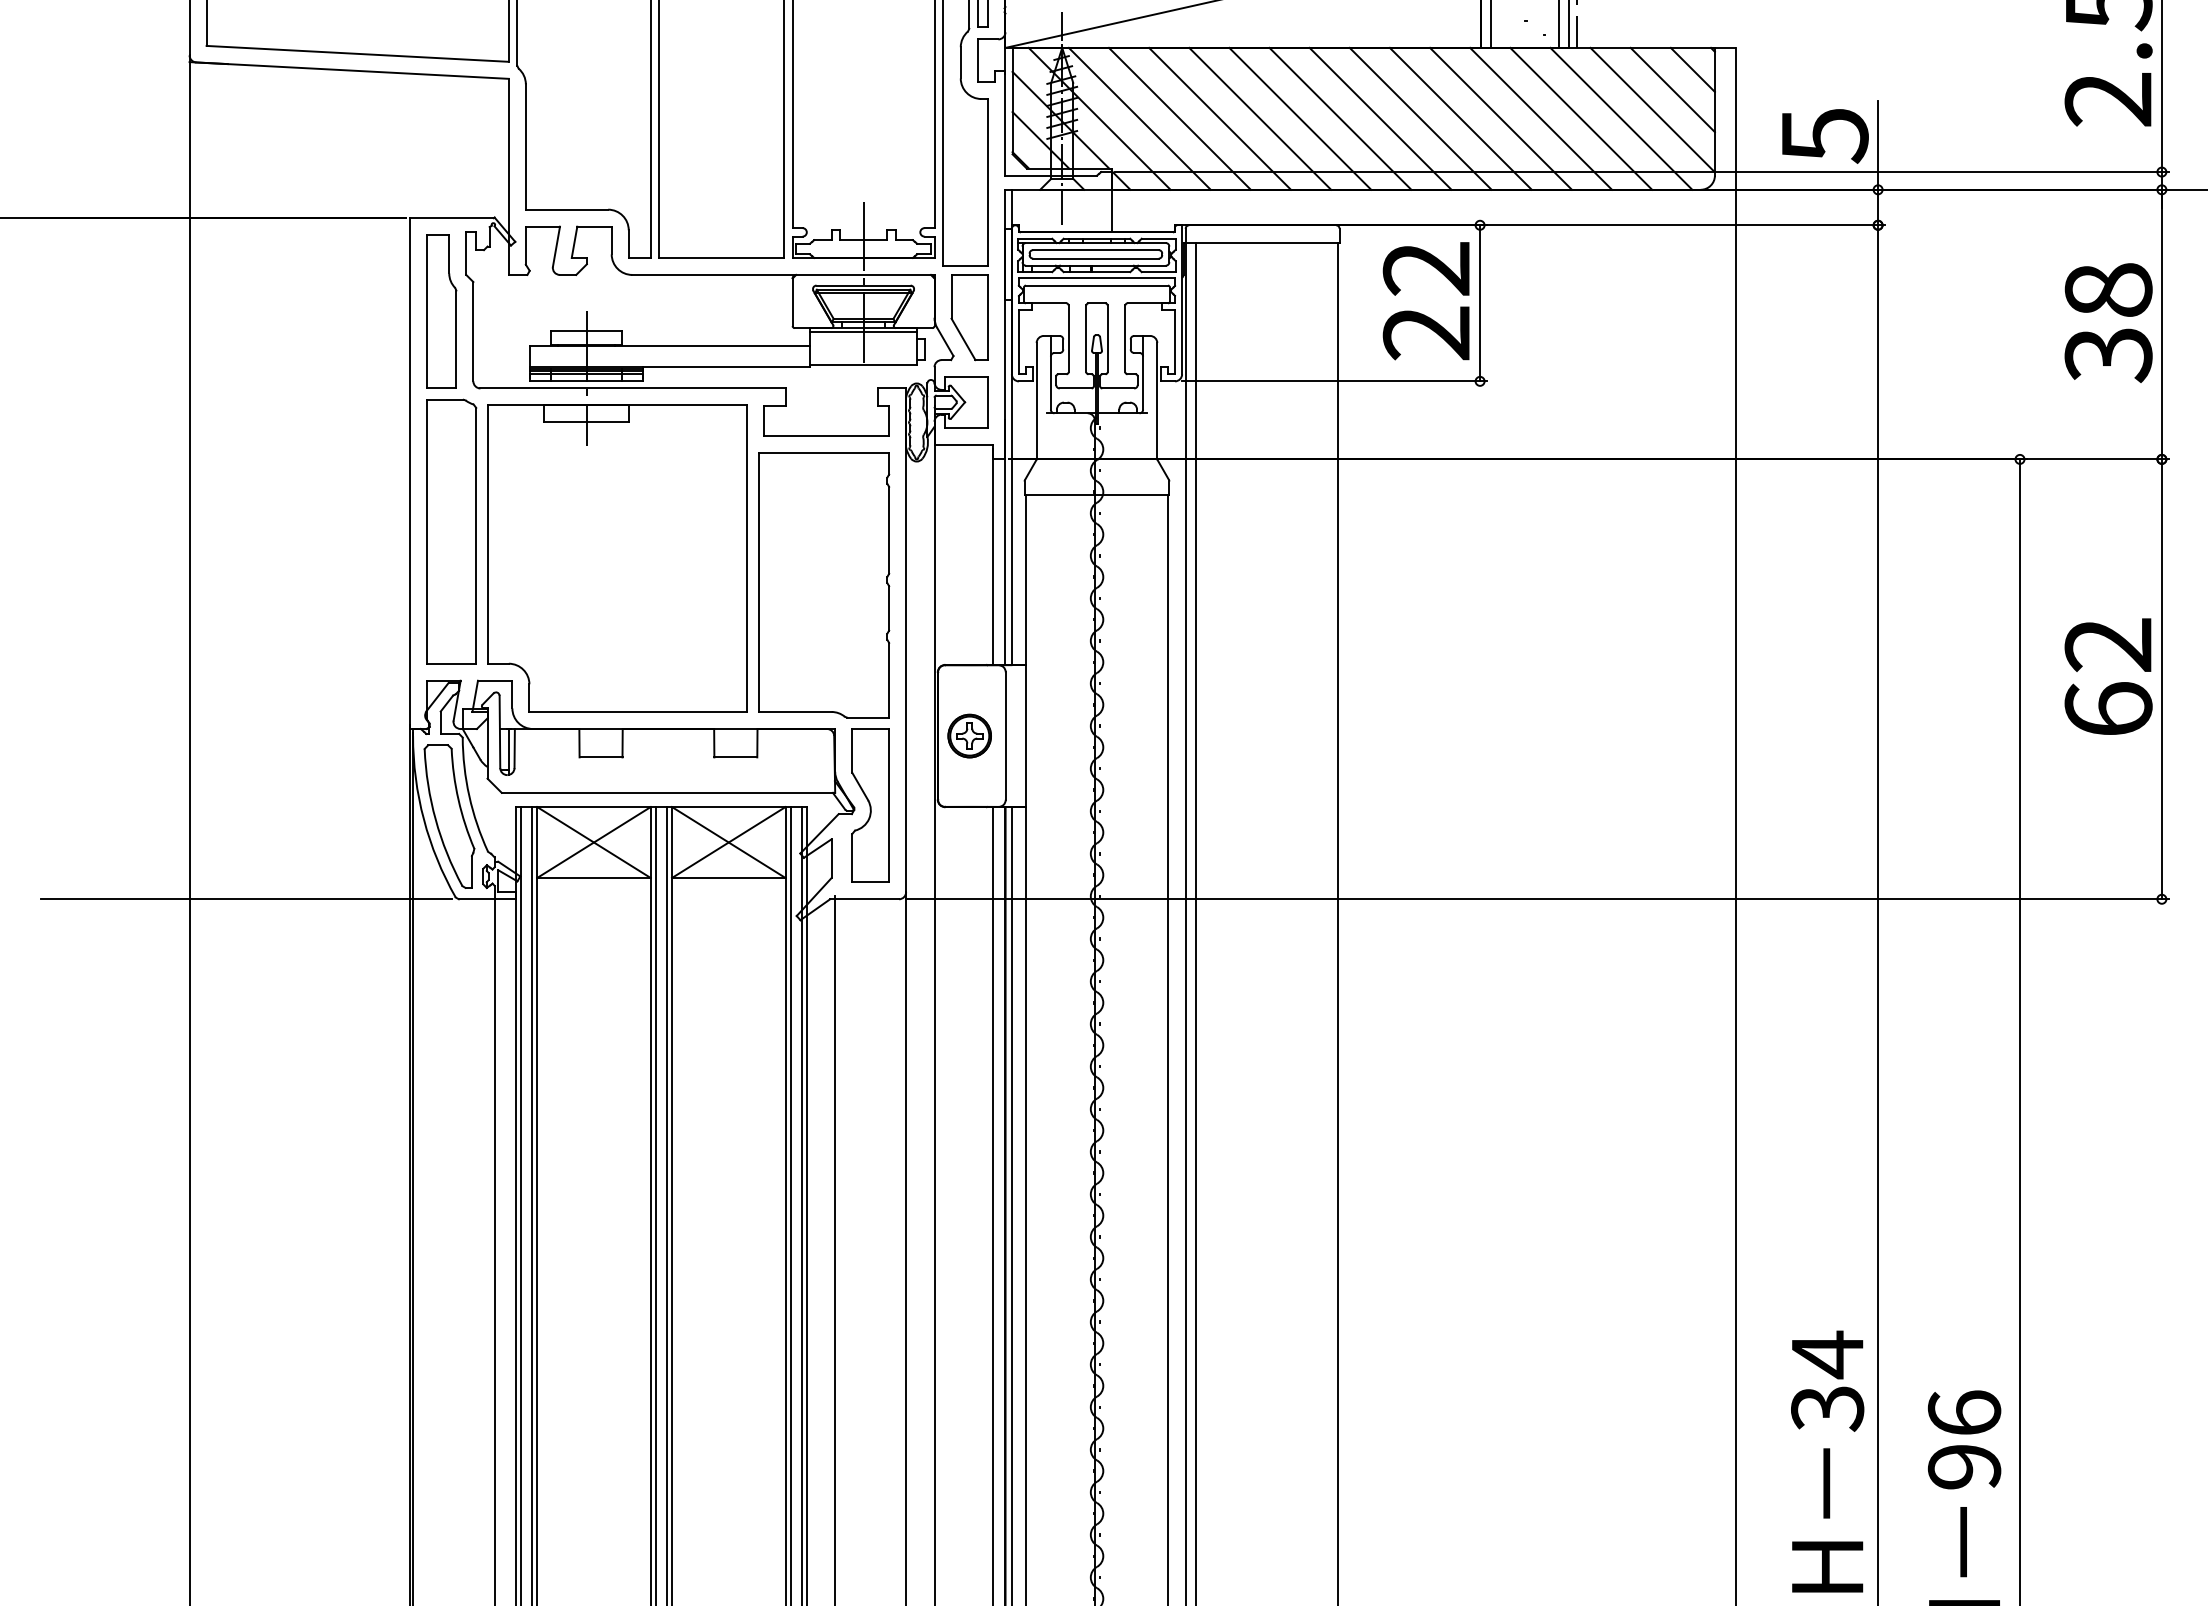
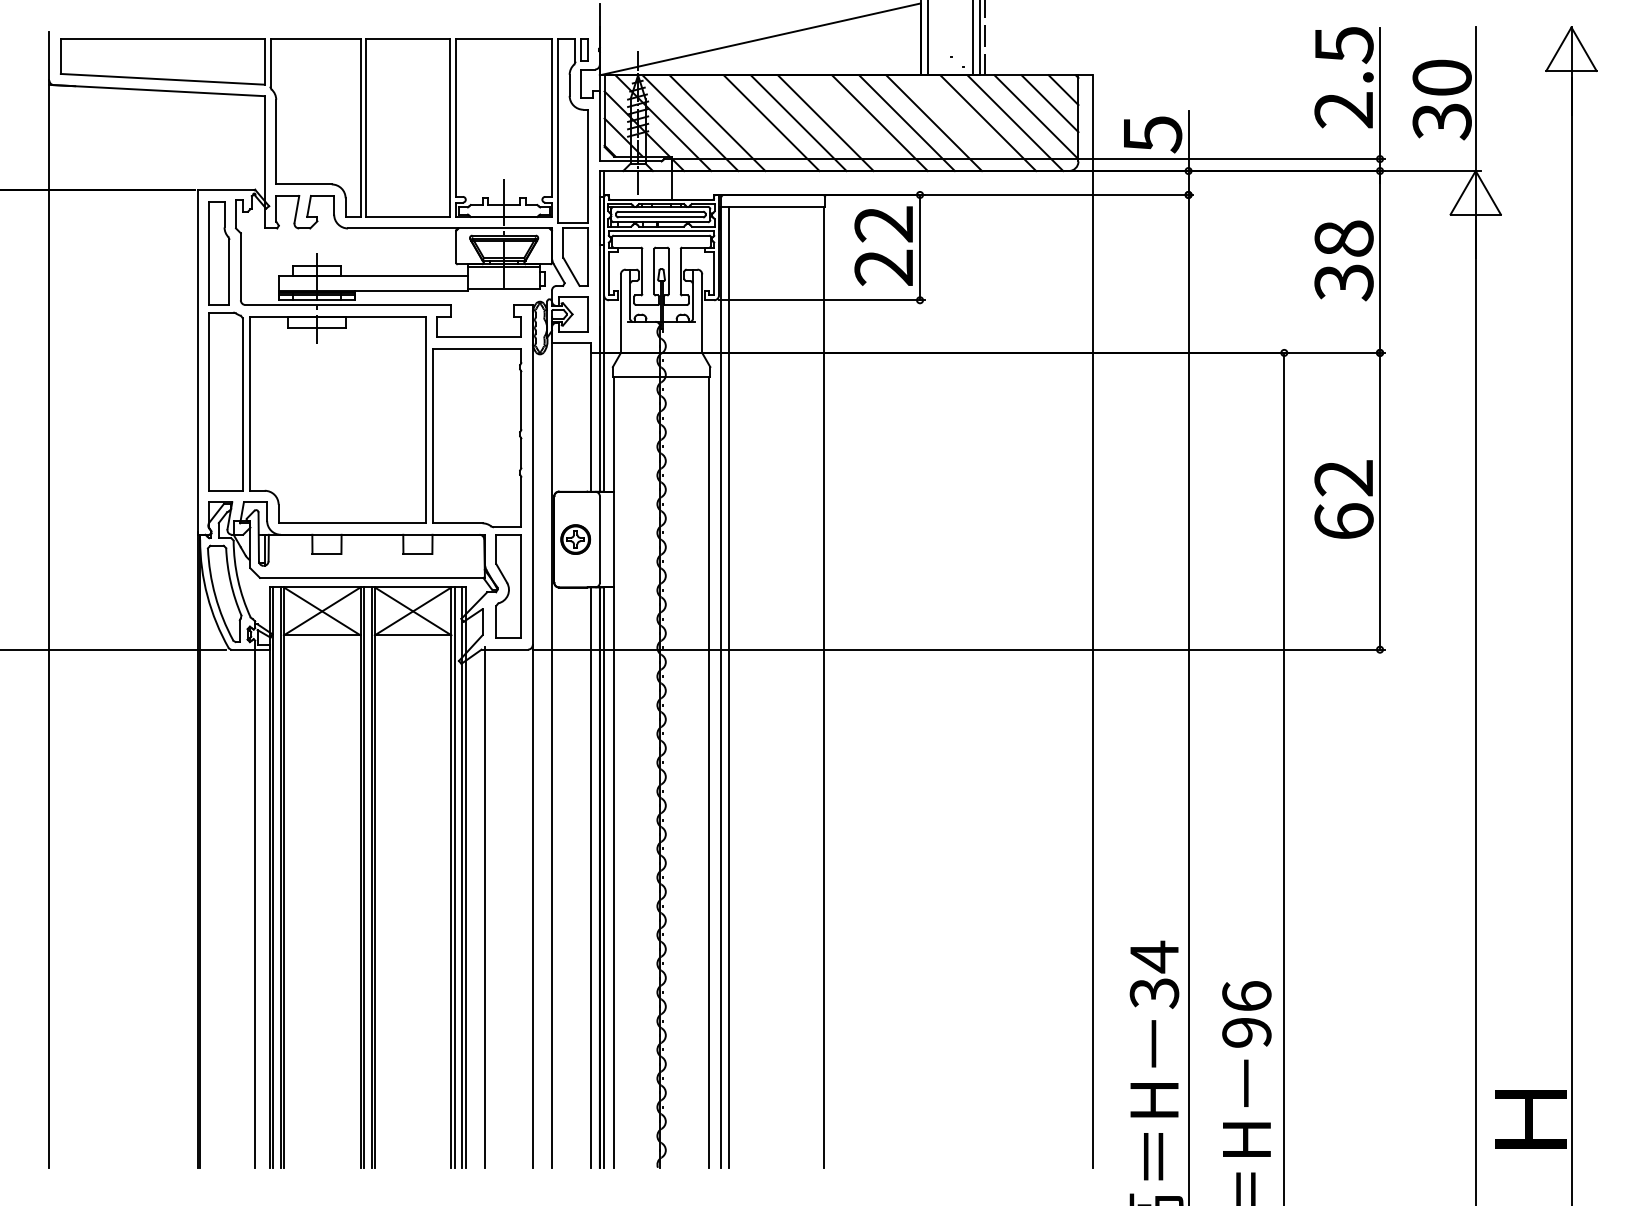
line: (1219, 119) -> (744, 123), removed
line: (1379, 119) -> (852, 123), removed
line: (1541, 119) -> (961, 123), removed

